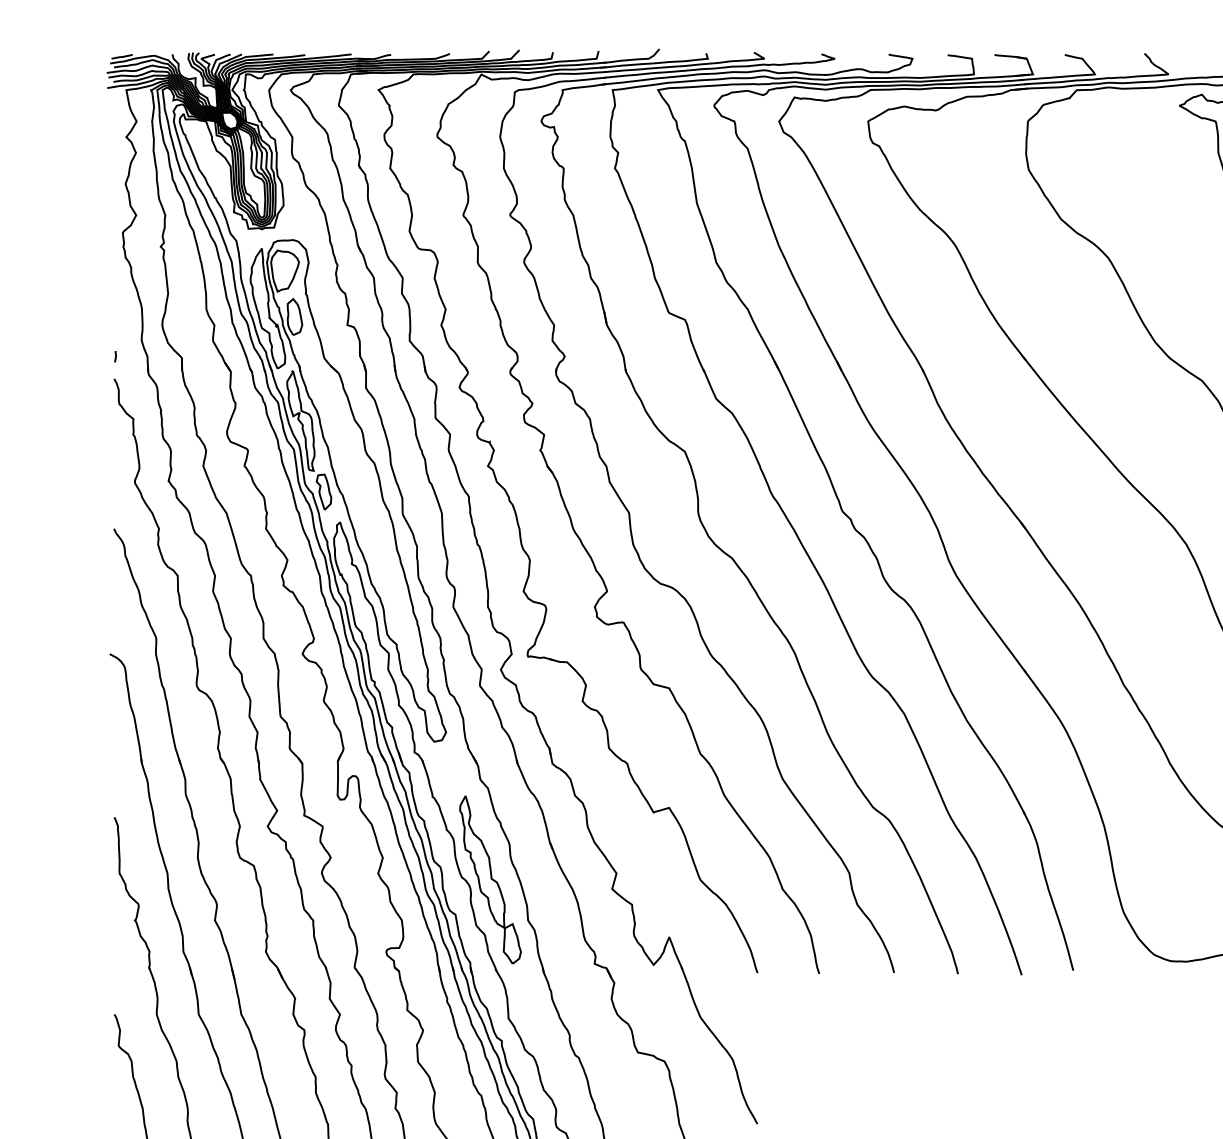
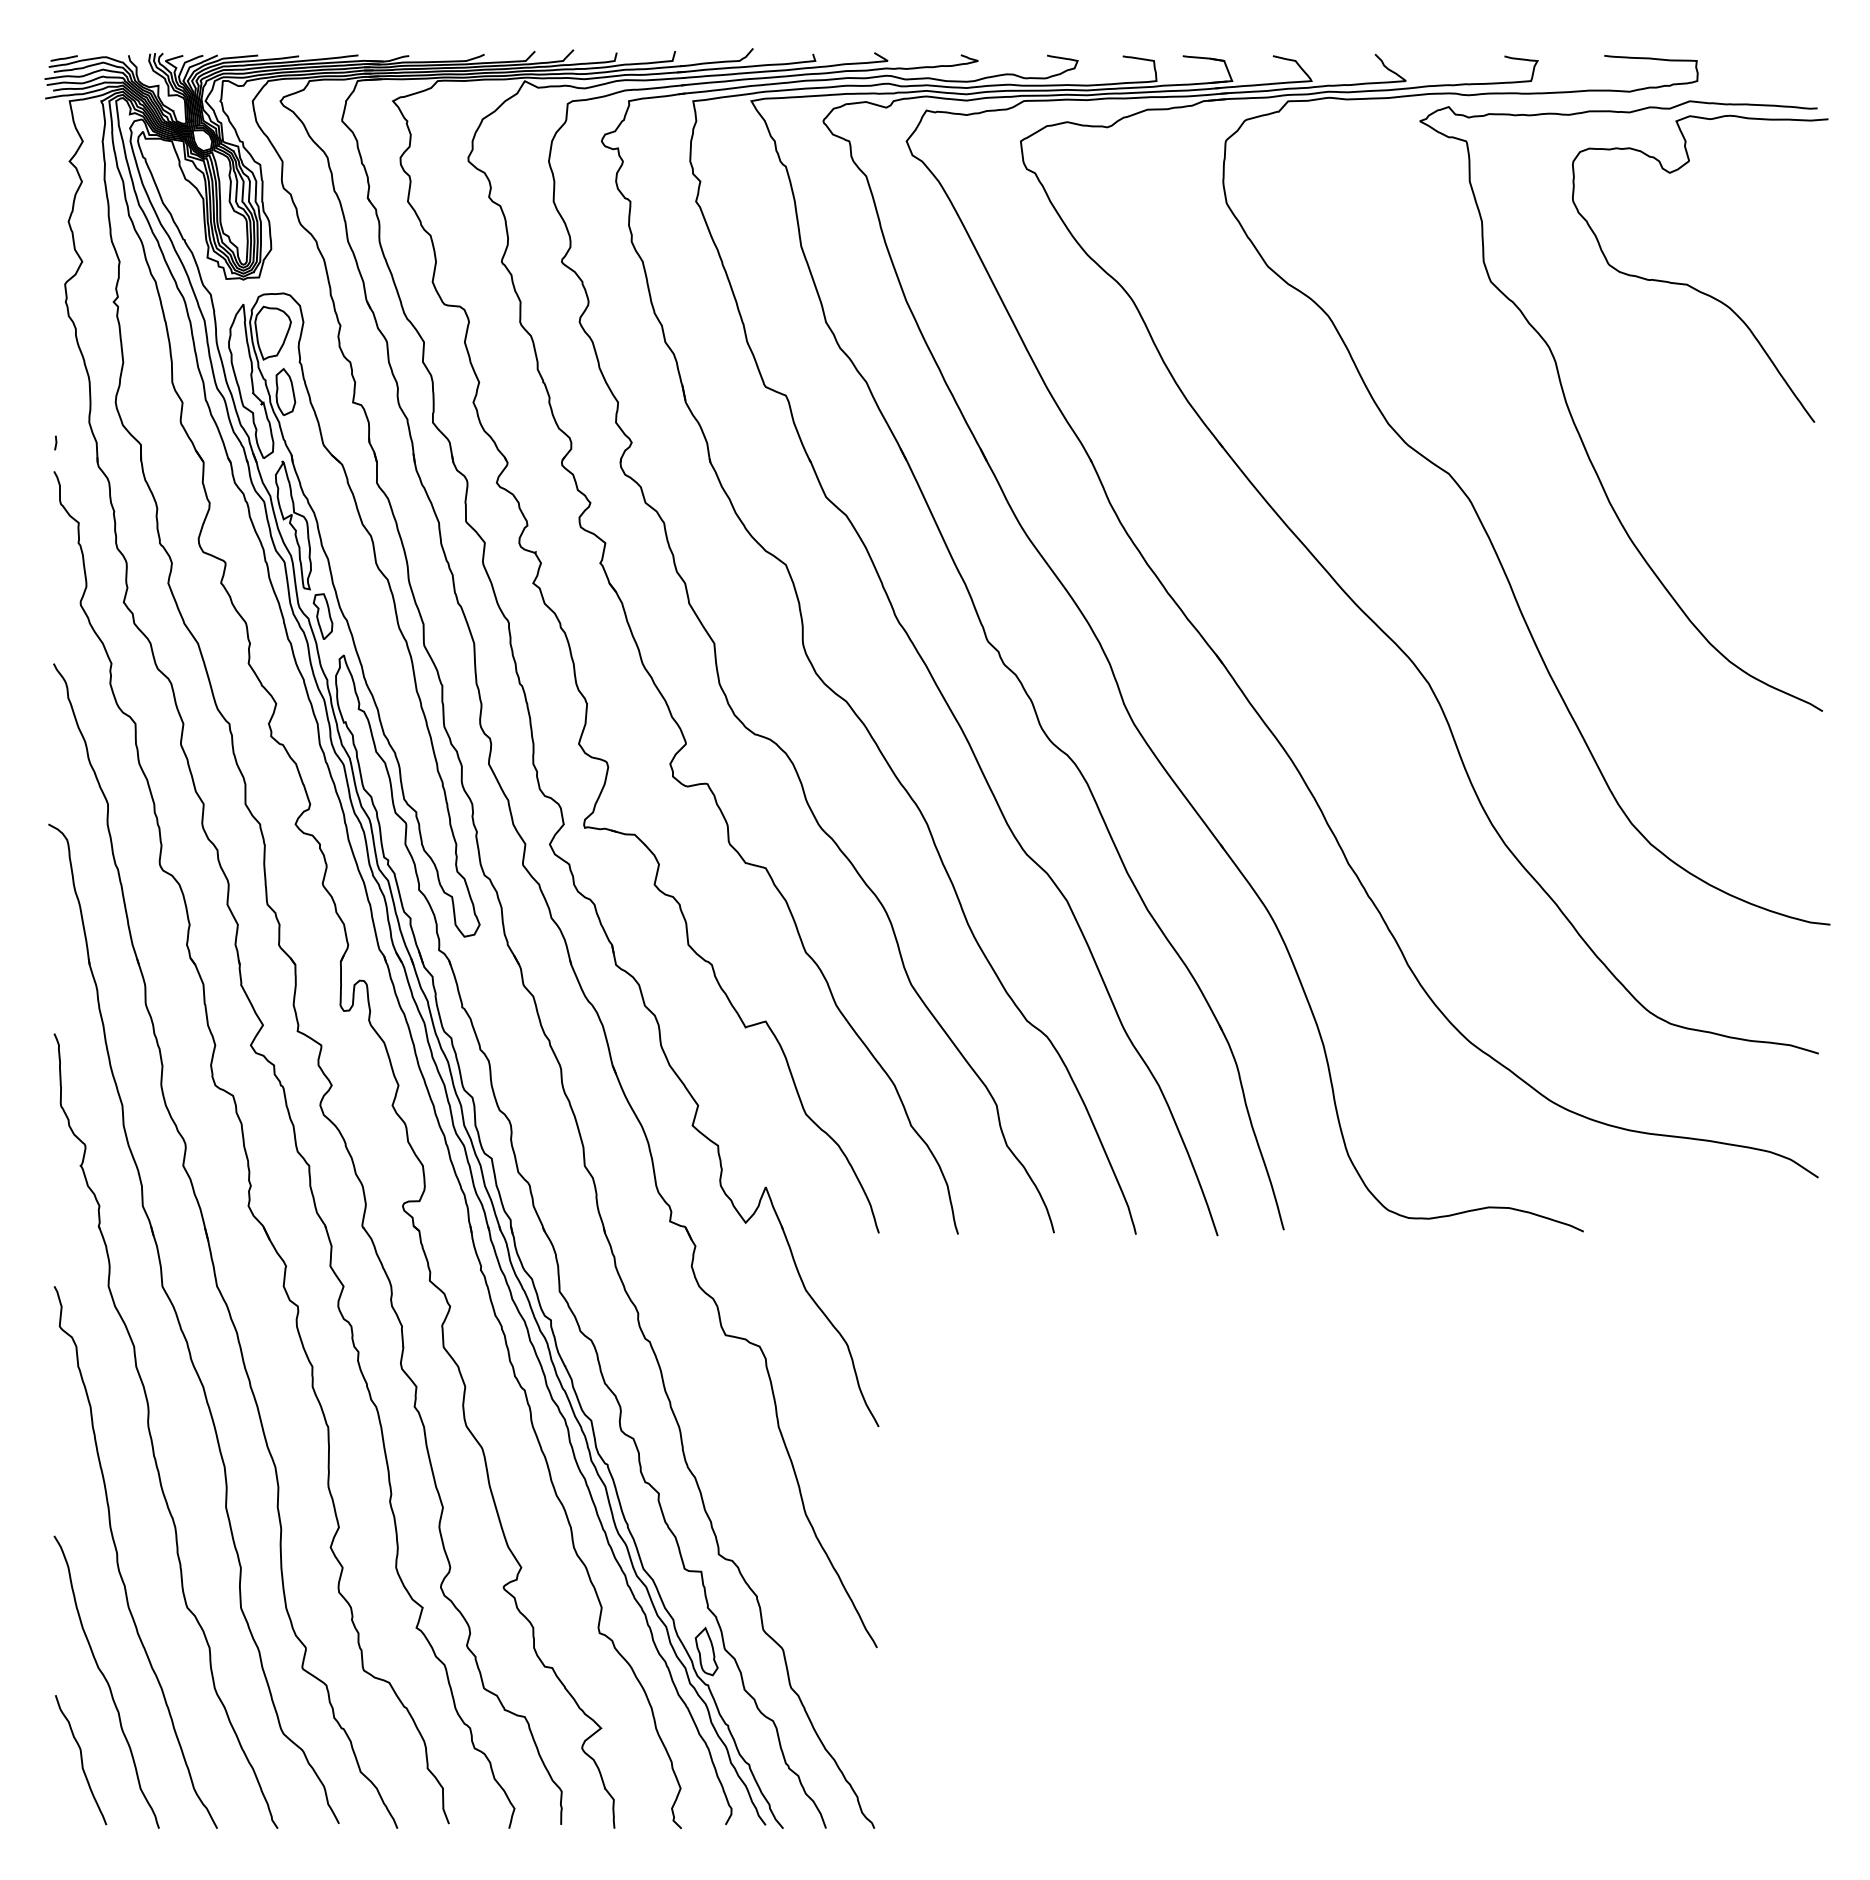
part: (490, 879) -> (536, 1113), removed

